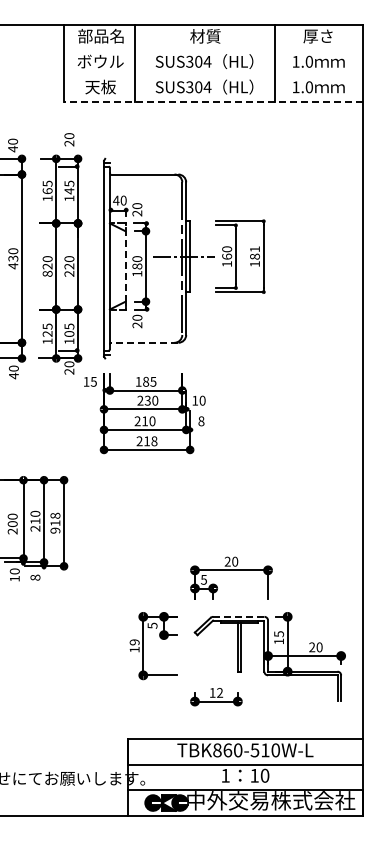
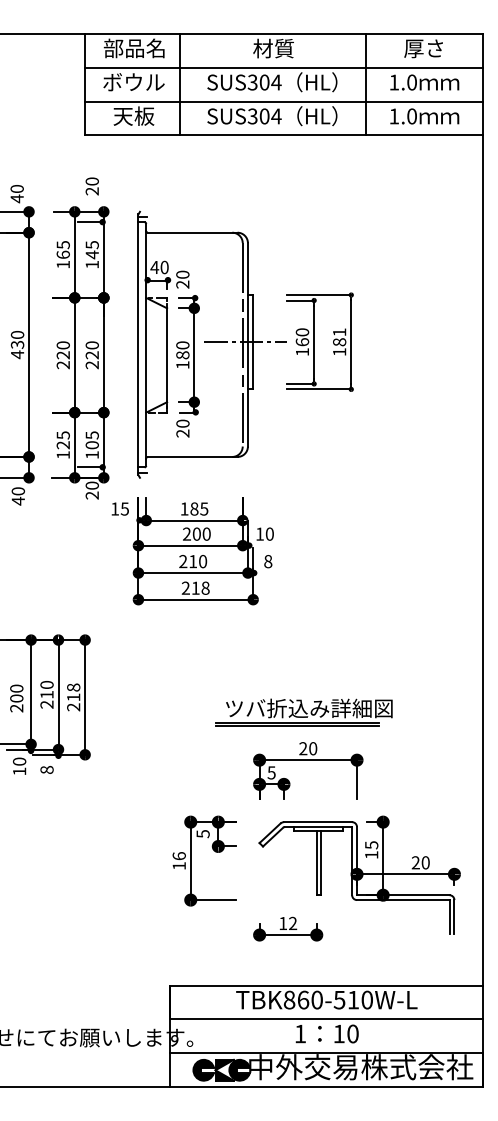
line: (212, 50) -> (282, 67), added
line: (212, 76) -> (282, 102), added
line: (213, 101) -> (284, 135), dashed -> solid
line: (125, 265) -> (167, 353), dashed -> solid
text: (47, 273) -> (63, 364), 820 -> 220
line: (144, 342) -> (192, 456), dashed -> solid
text: (147, 400) -> (196, 533), 230 -> 200
text: (55, 530) -> (73, 707), 918 -> 218
part: (227, 534) -> (302, 712), added
line: (238, 616) -> (317, 821), dashed -> solid
text: (134, 642) -> (179, 856), 19 -> 16

